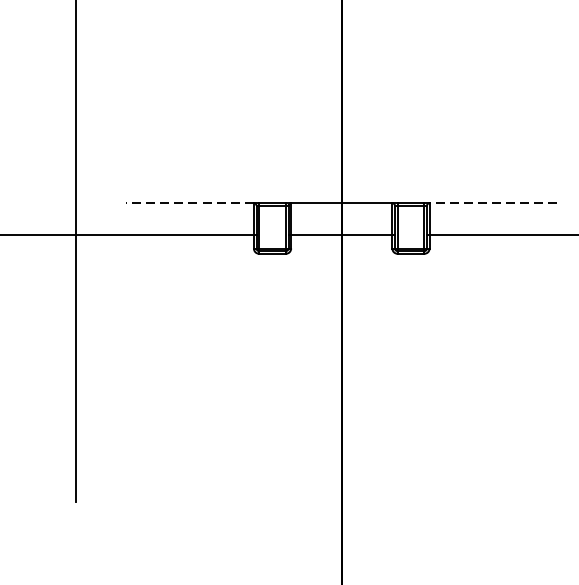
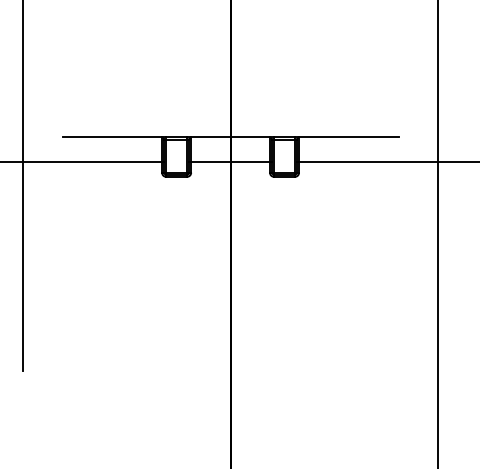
line: (190, 203) -> (112, 137), dashed -> solid
line: (493, 203) -> (348, 137), dashed -> solid

